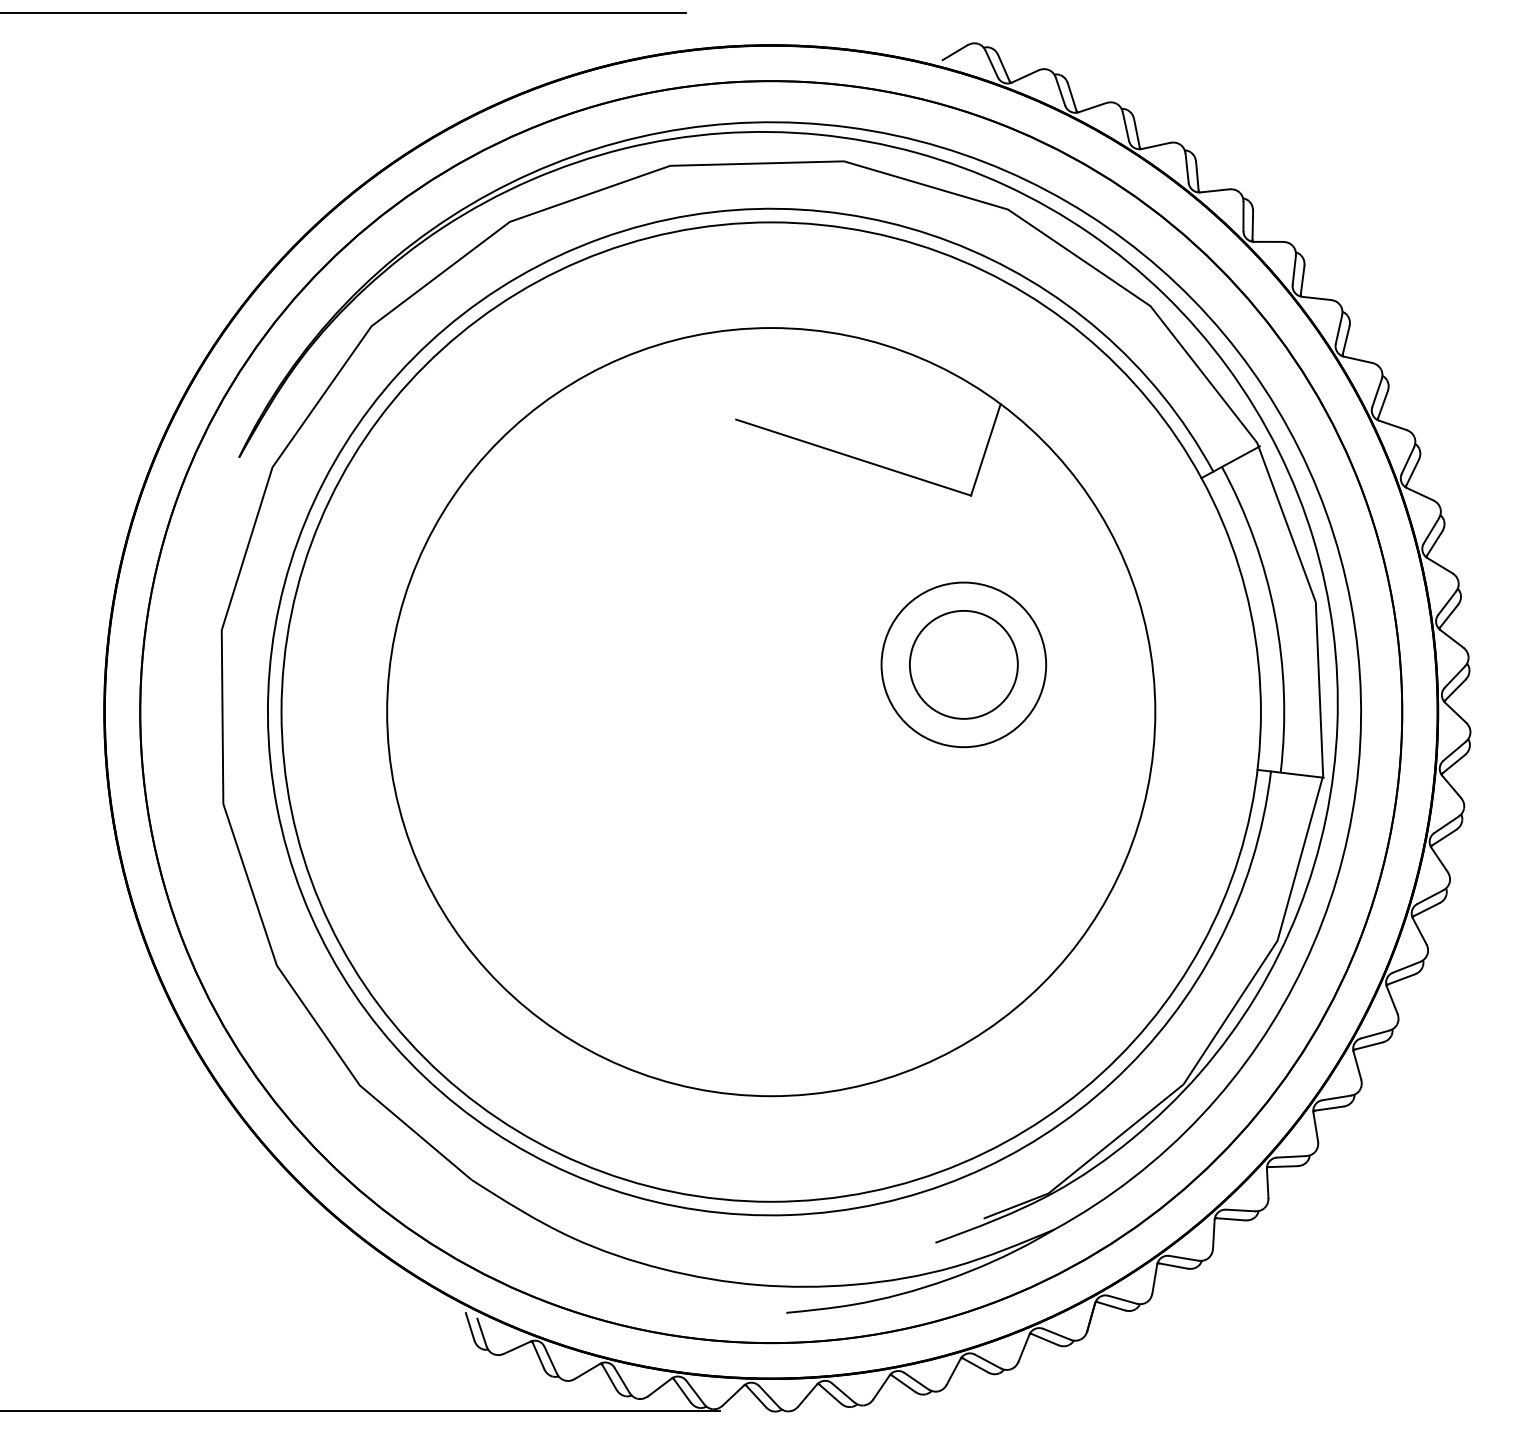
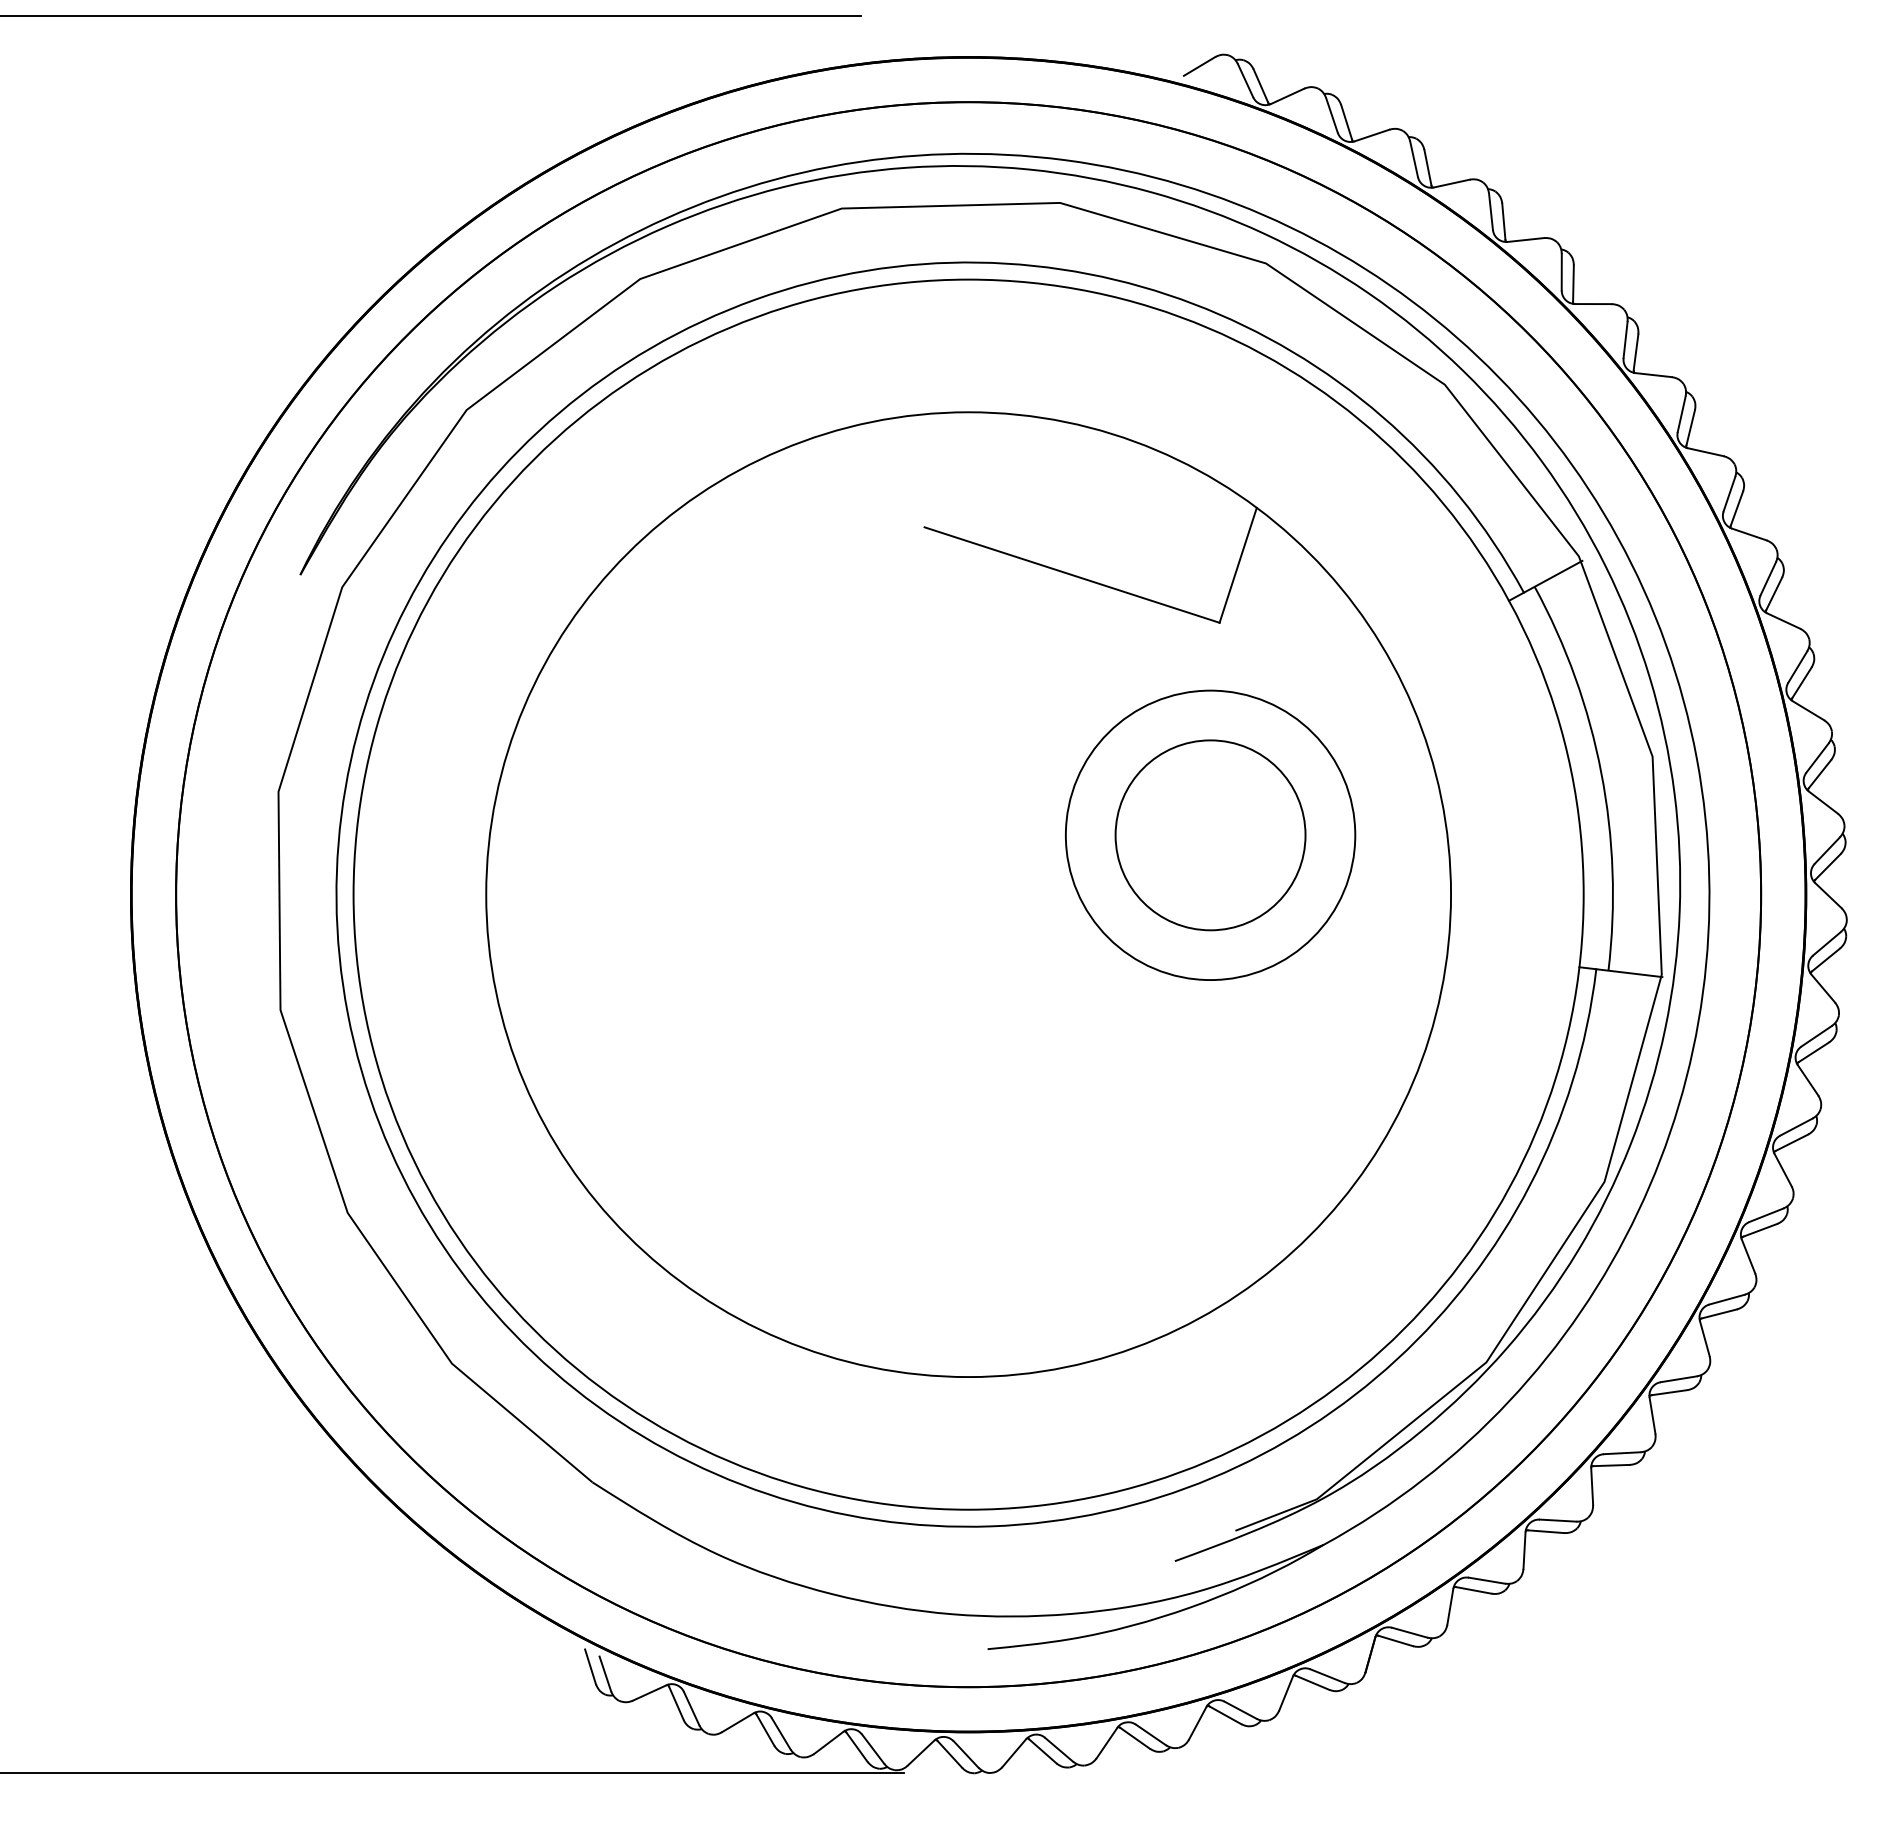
circle: (963, 664) -> (1210, 834), size x1.4
circle: (963, 664) -> (1210, 835), size x1.4

